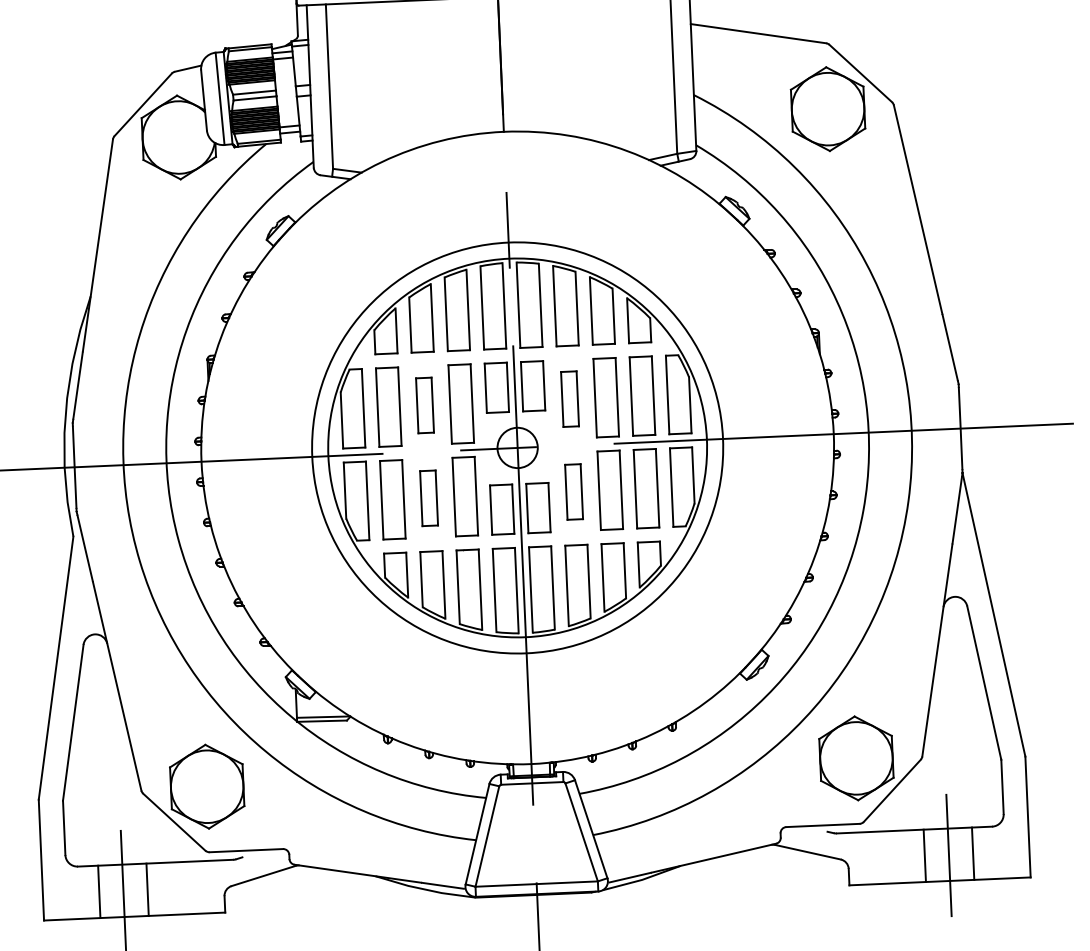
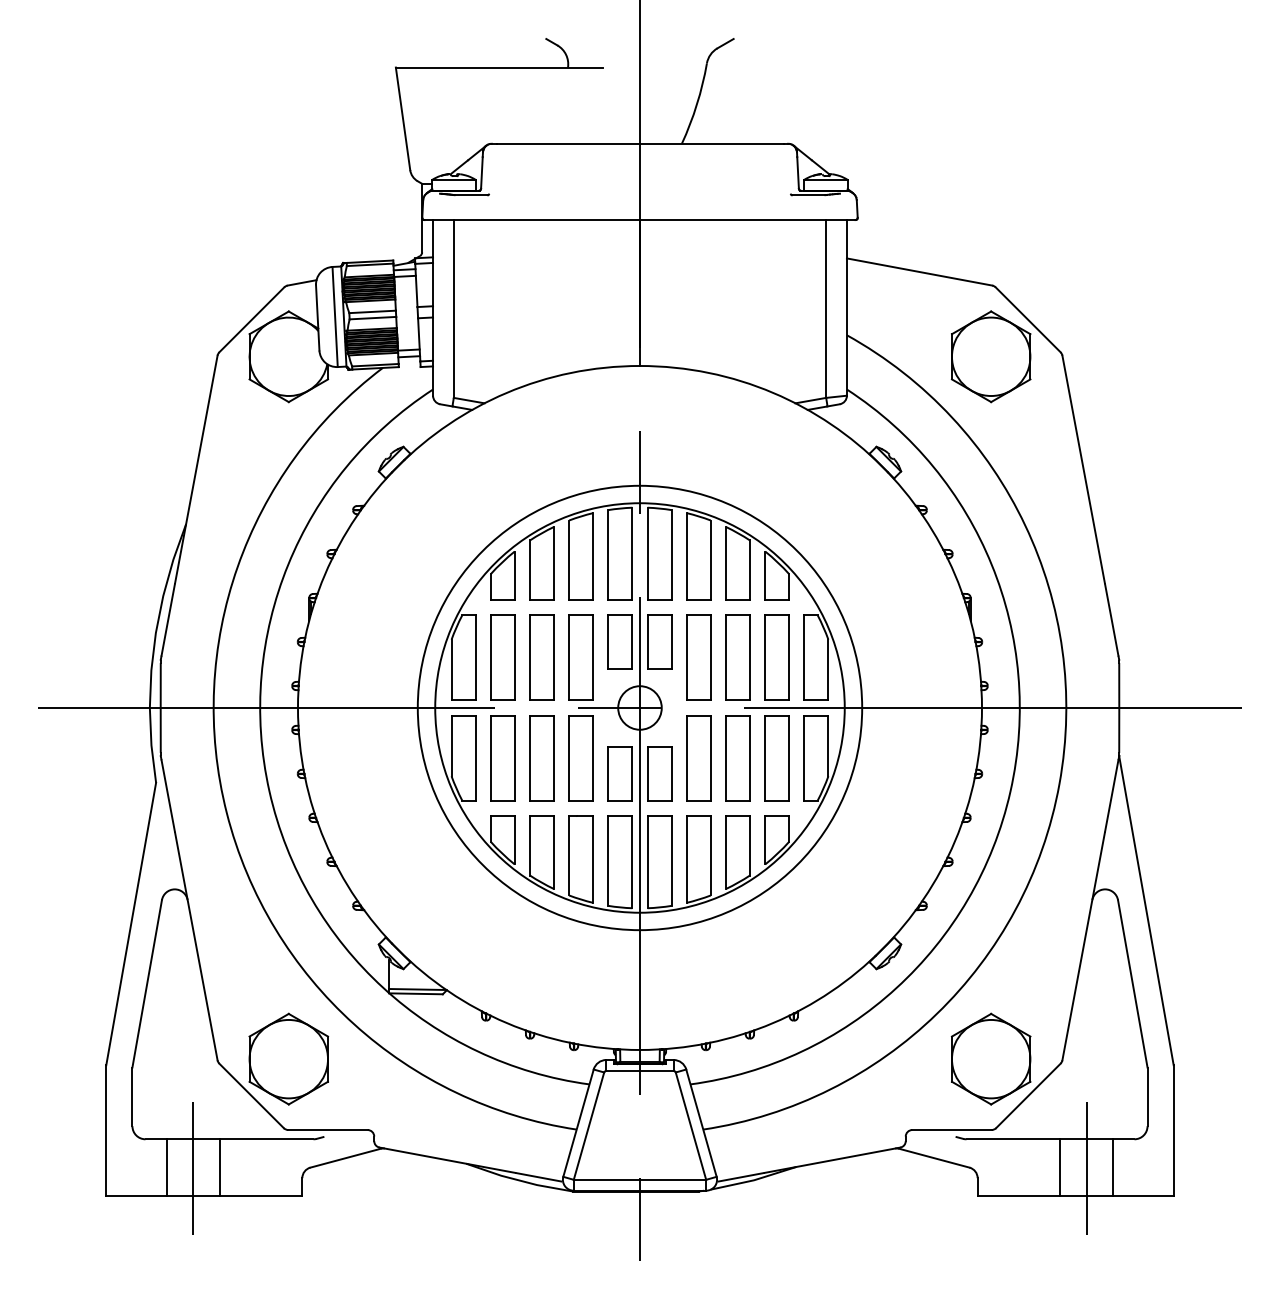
part: (569, 398) -> (698, 657), size x1.43
part: (424, 405) -> (541, 657), size x1.43
part: (573, 492) -> (698, 758), size x1.43
part: (428, 498) -> (541, 758), size x1.43

